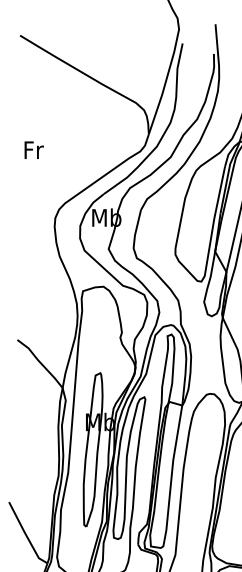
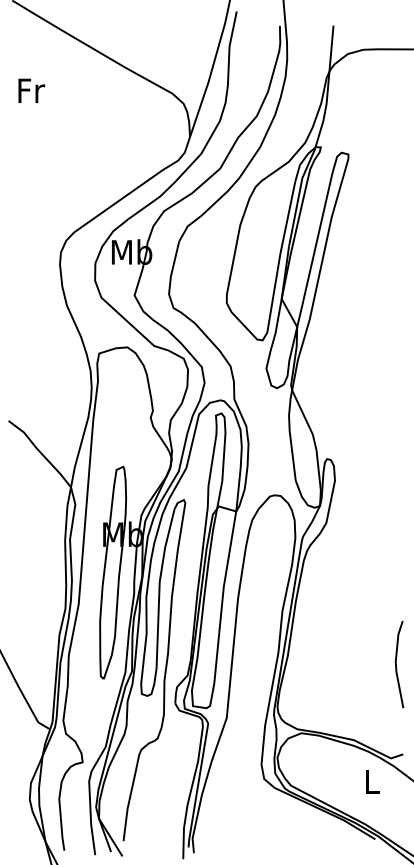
text: (34, 149) -> (31, 90), moved

